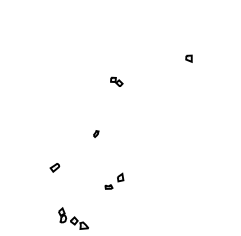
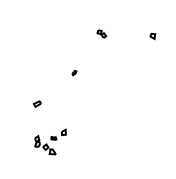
part: (116, 81) -> (101, 33), moved
part: (96, 133) -> (74, 72), moved
part: (114, 180) -> (58, 133), moved

